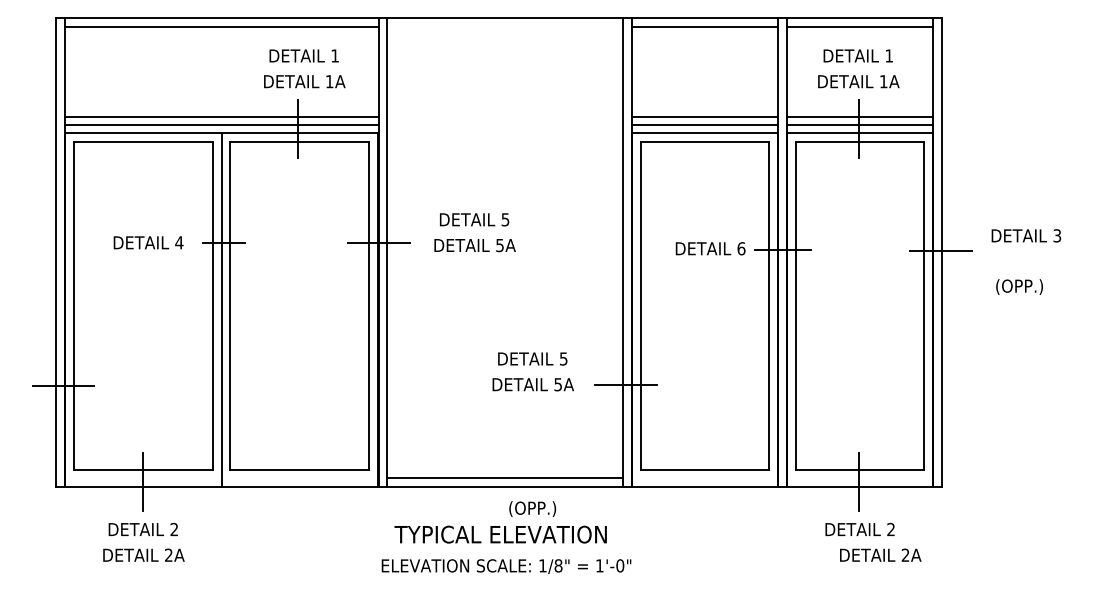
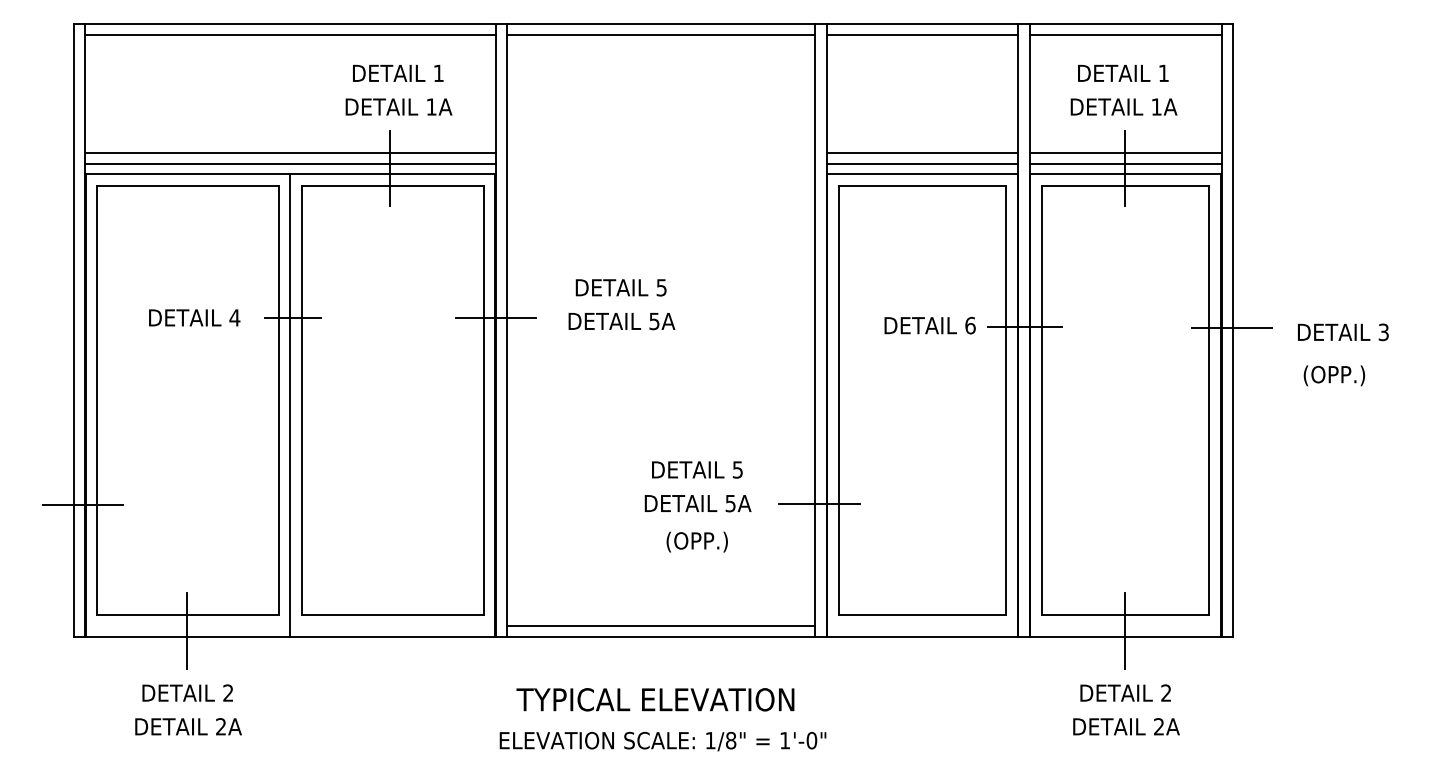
line: (504, 26) -> (660, 34), added
text: (1026, 235) -> (1343, 331), moved
text: (532, 508) -> (697, 541), moved
text: (880, 554) -> (1126, 725), moved

